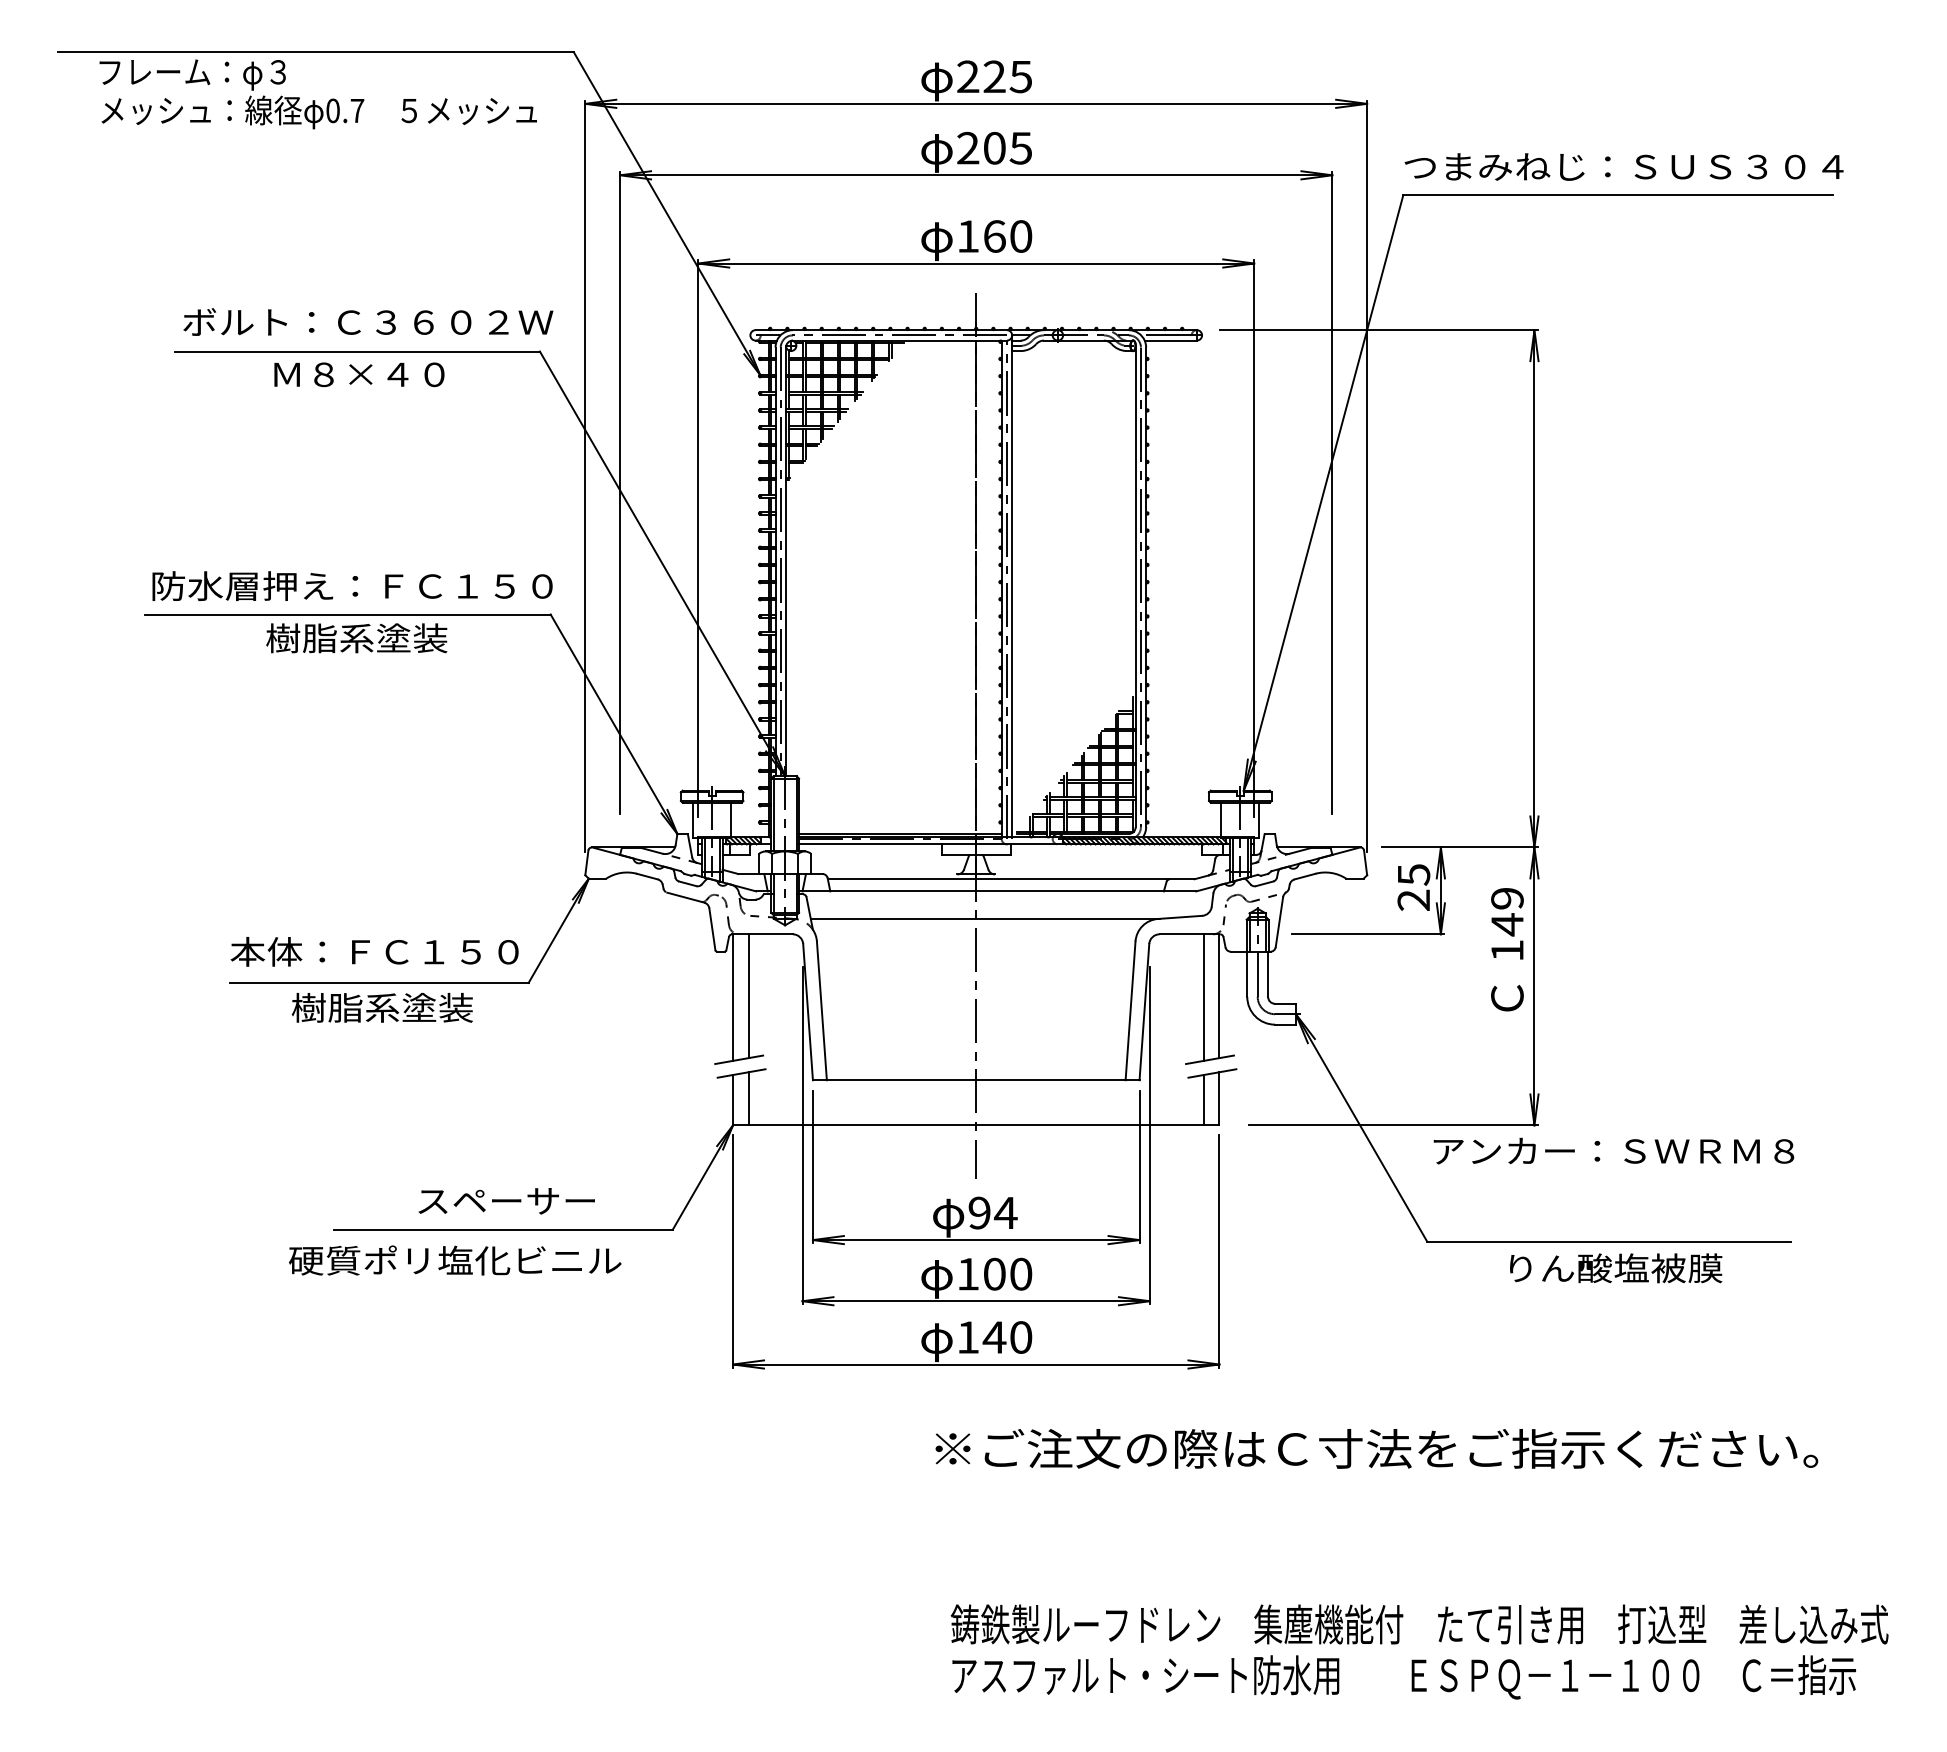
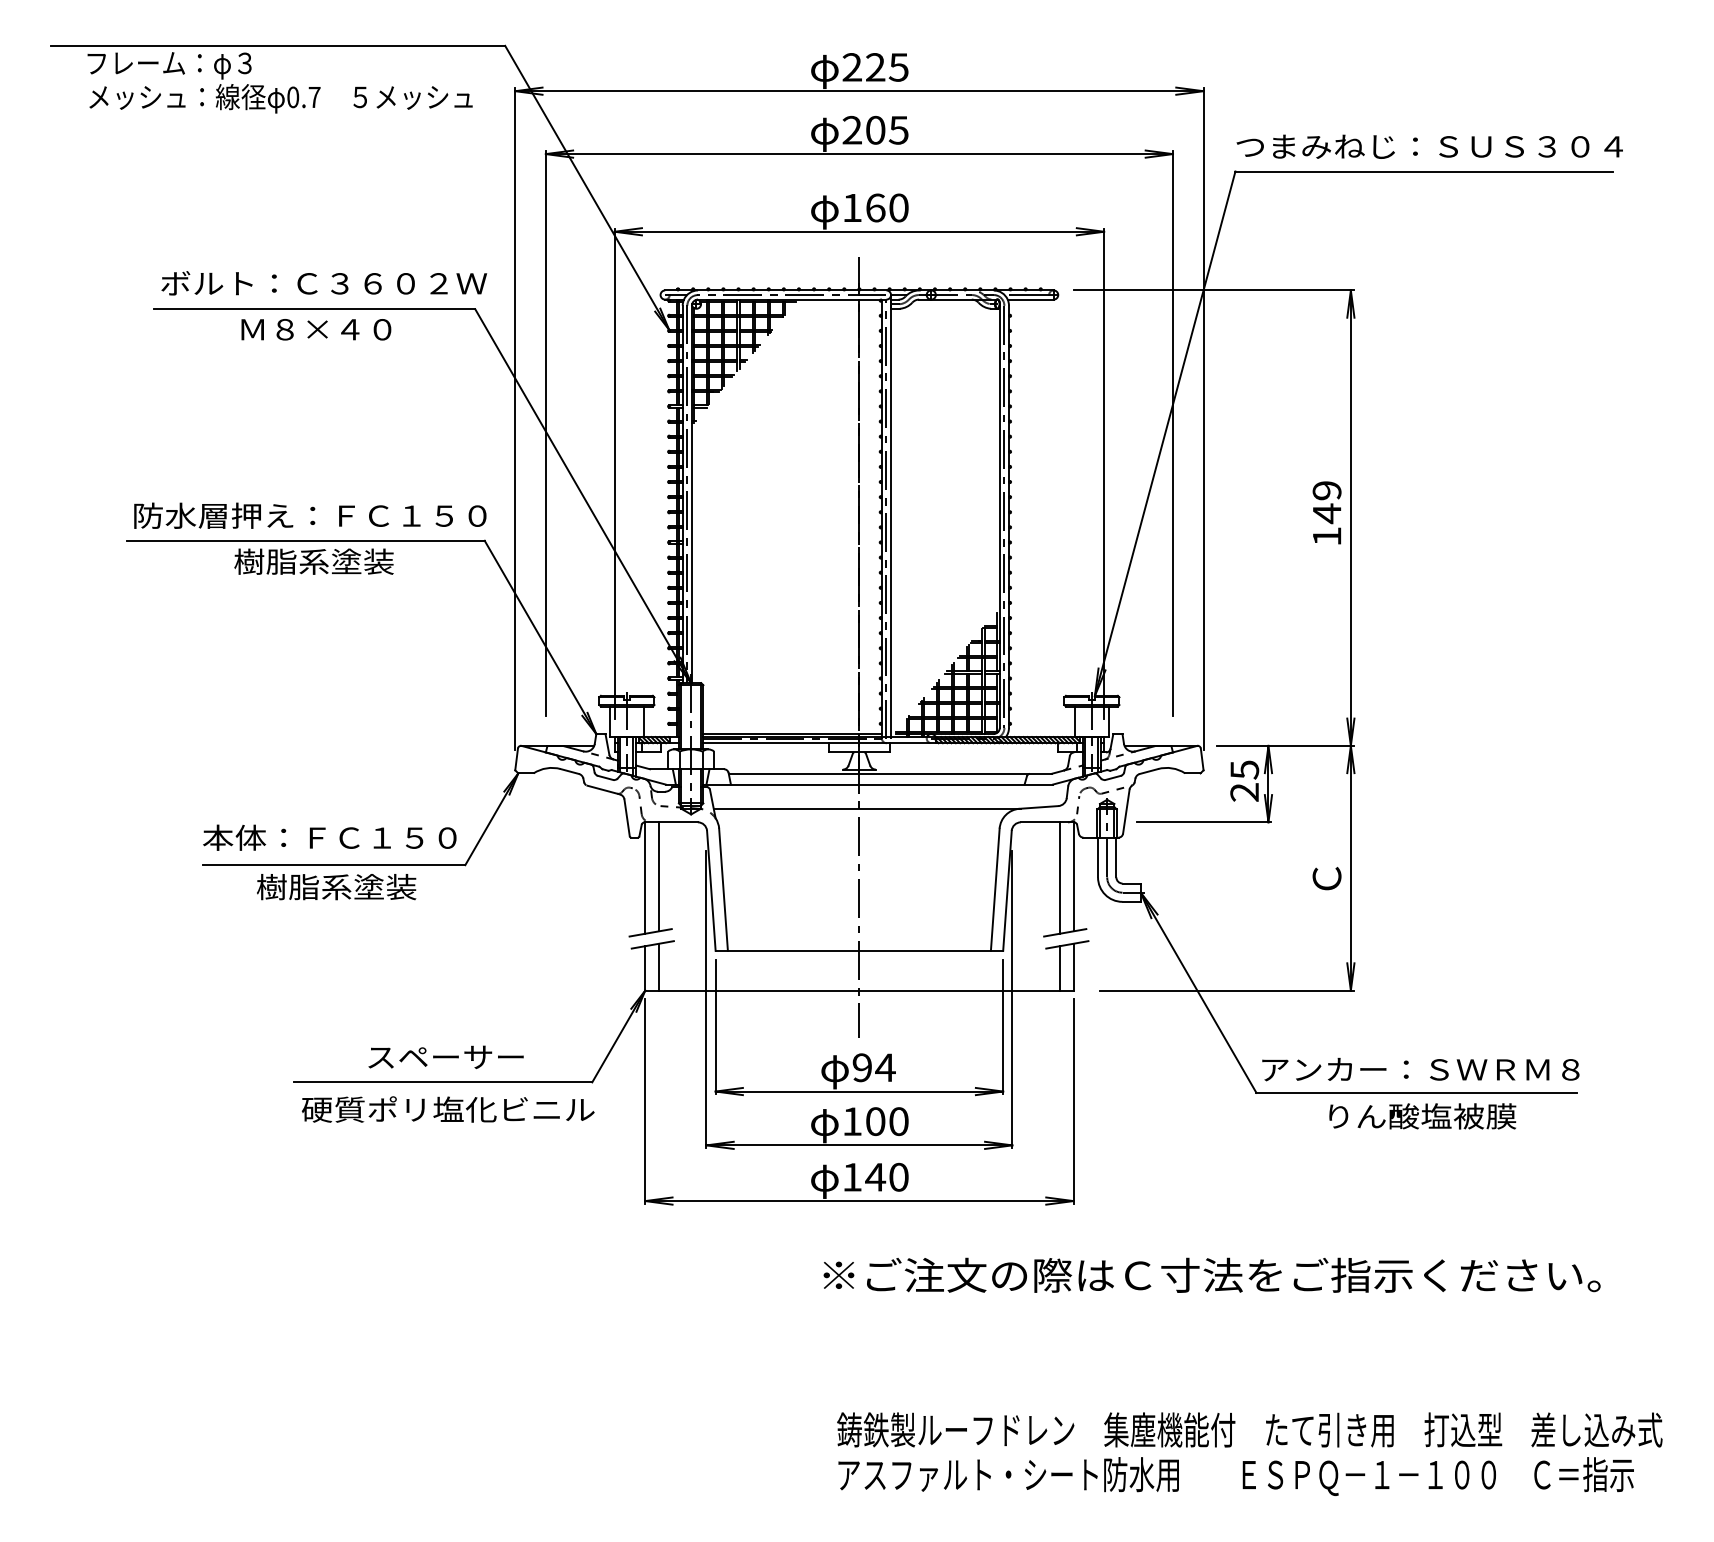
text: (1507, 923) -> (1327, 512), moved
text: (1613, 1150) -> (1420, 1069), moved
text: (455, 1260) -> (448, 1109), moved

